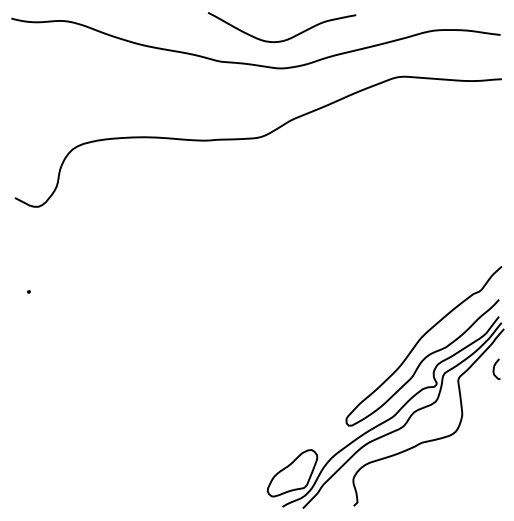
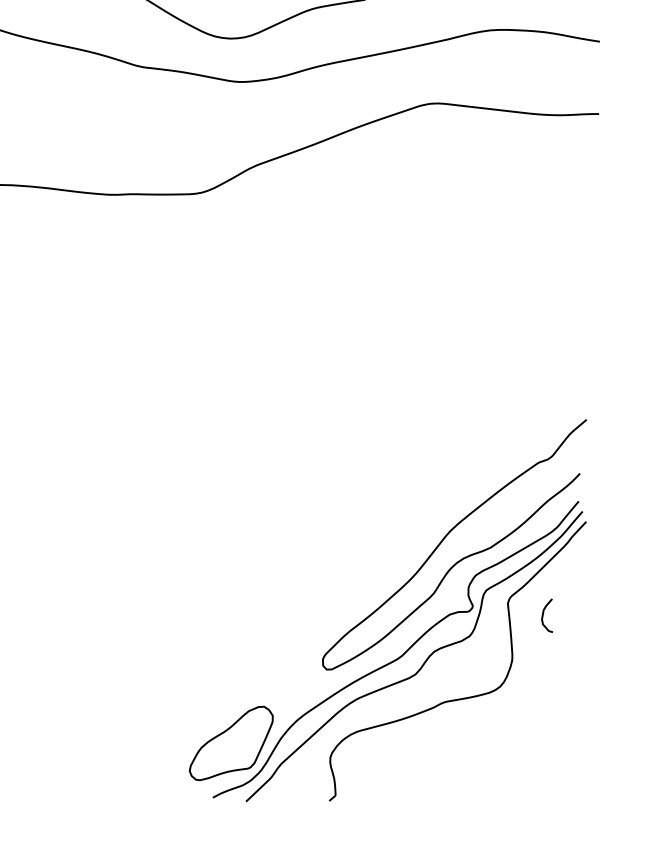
curve: (494, 368) -> (543, 614), moved

